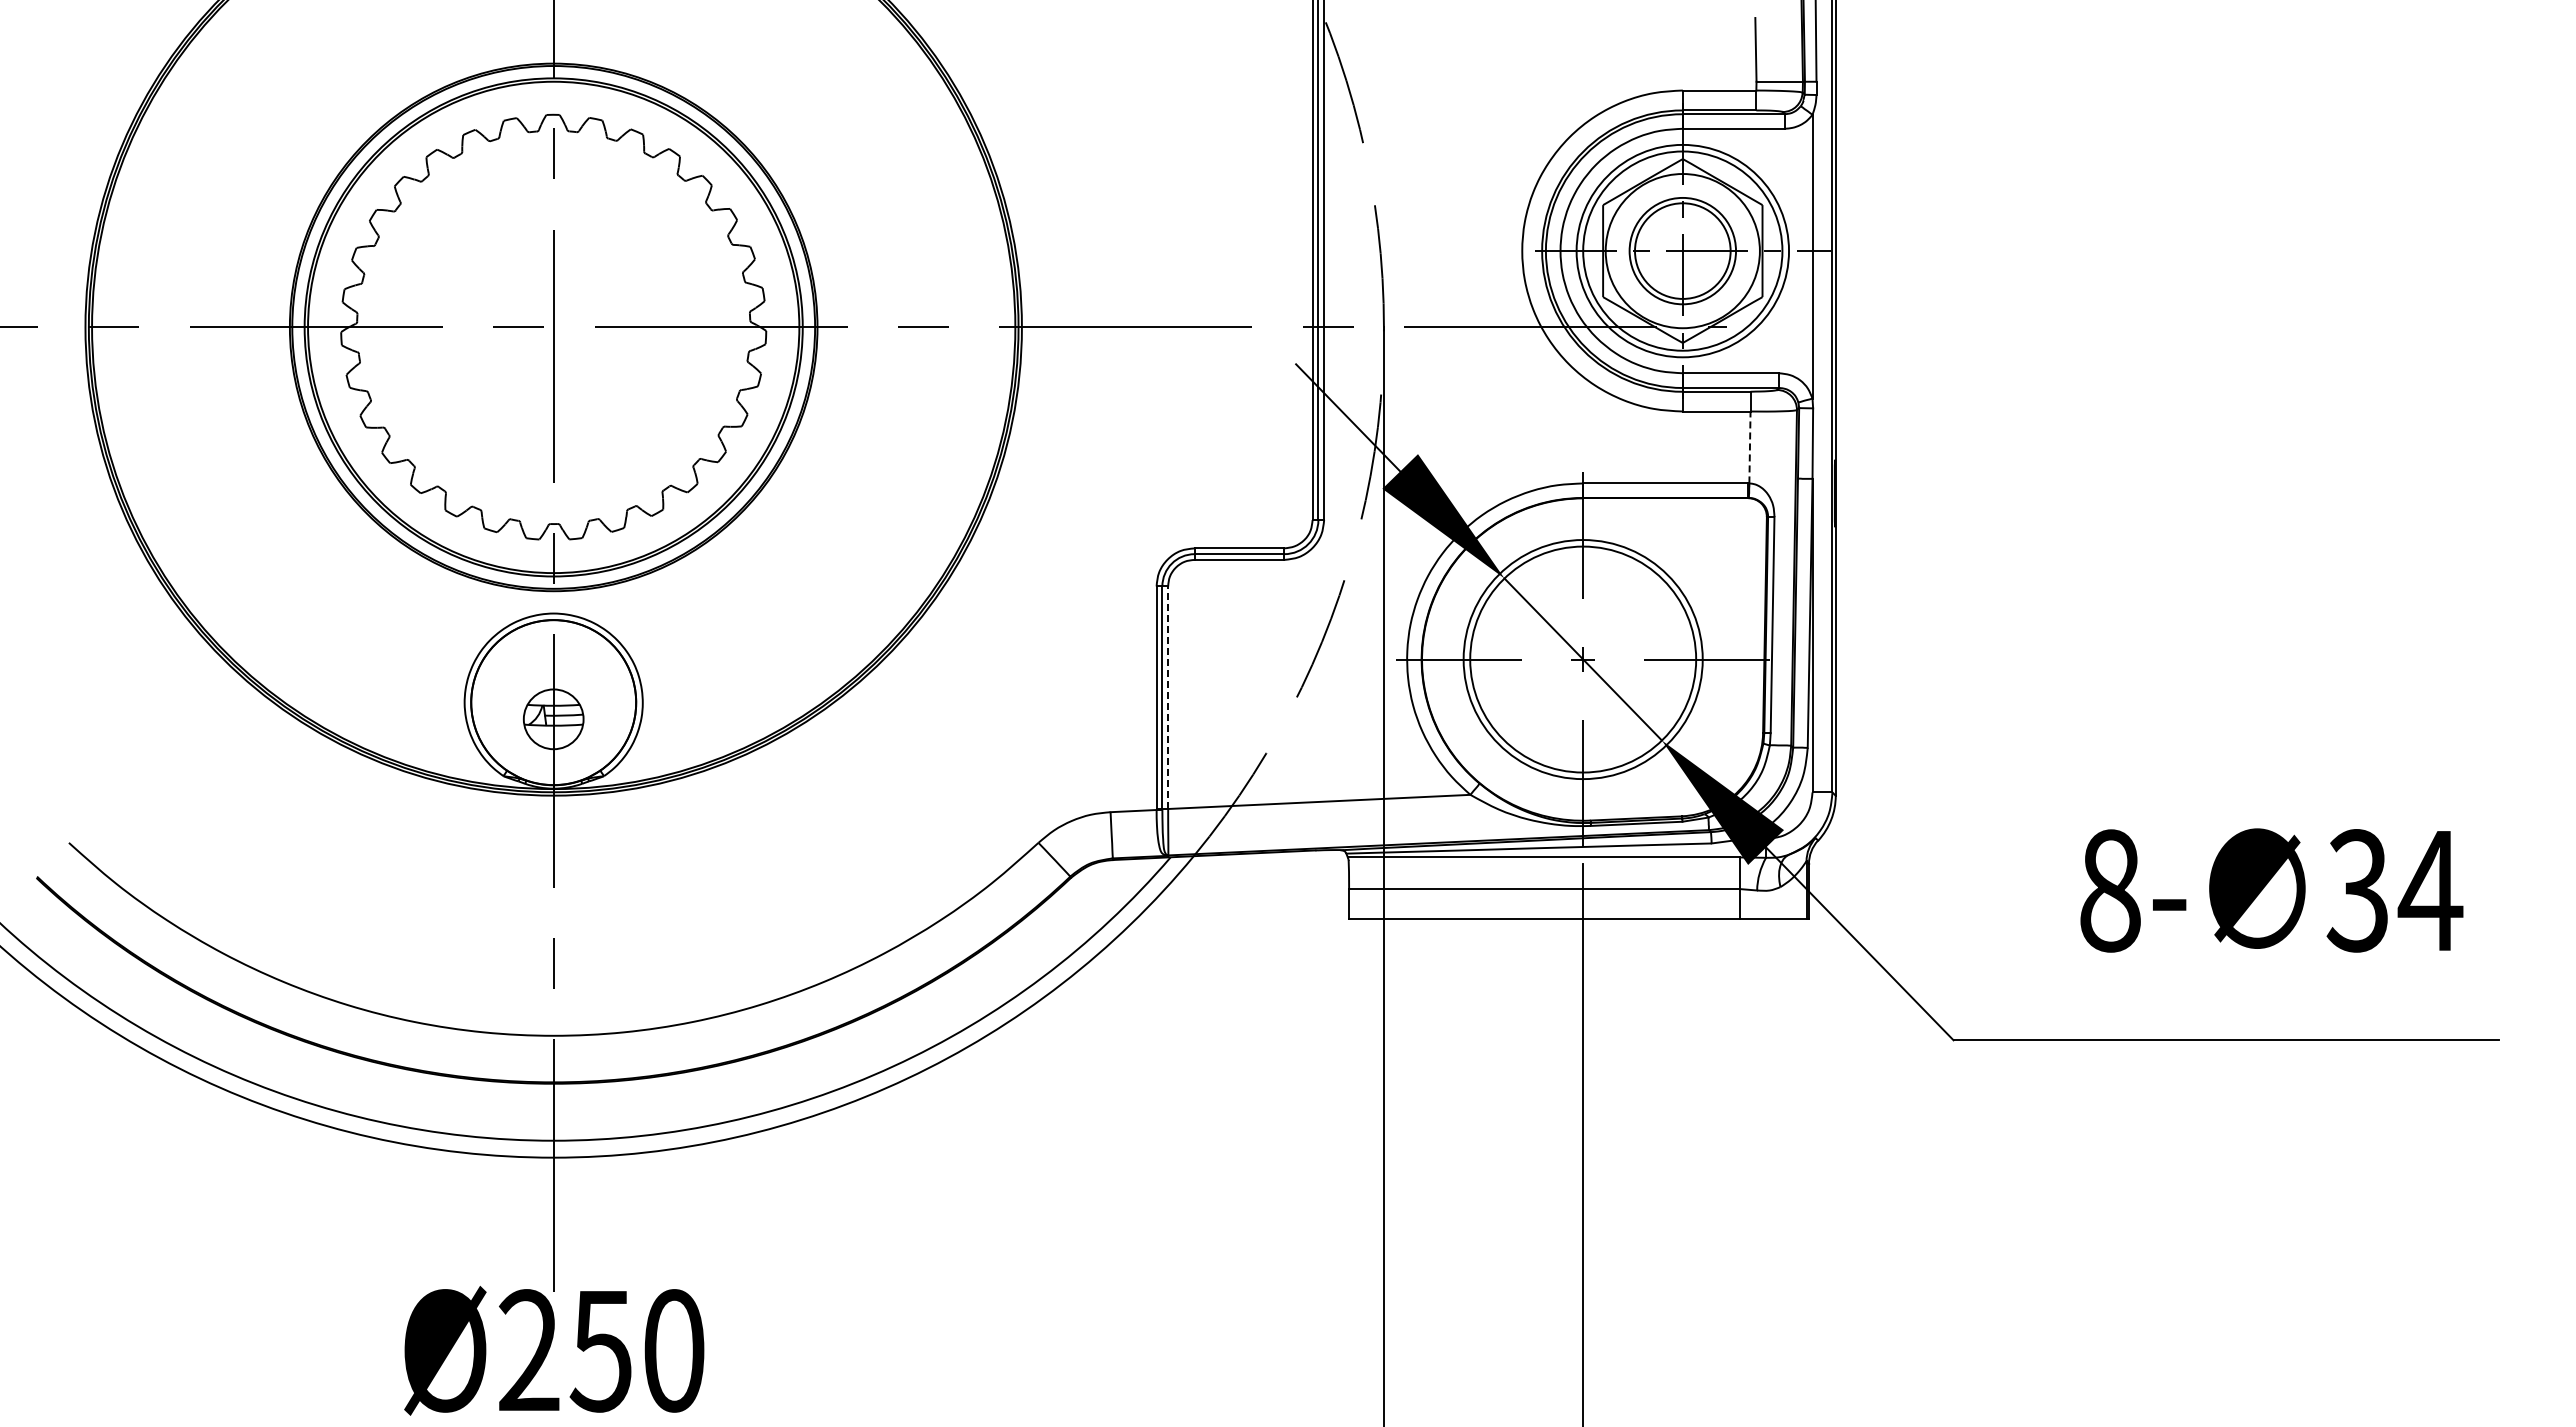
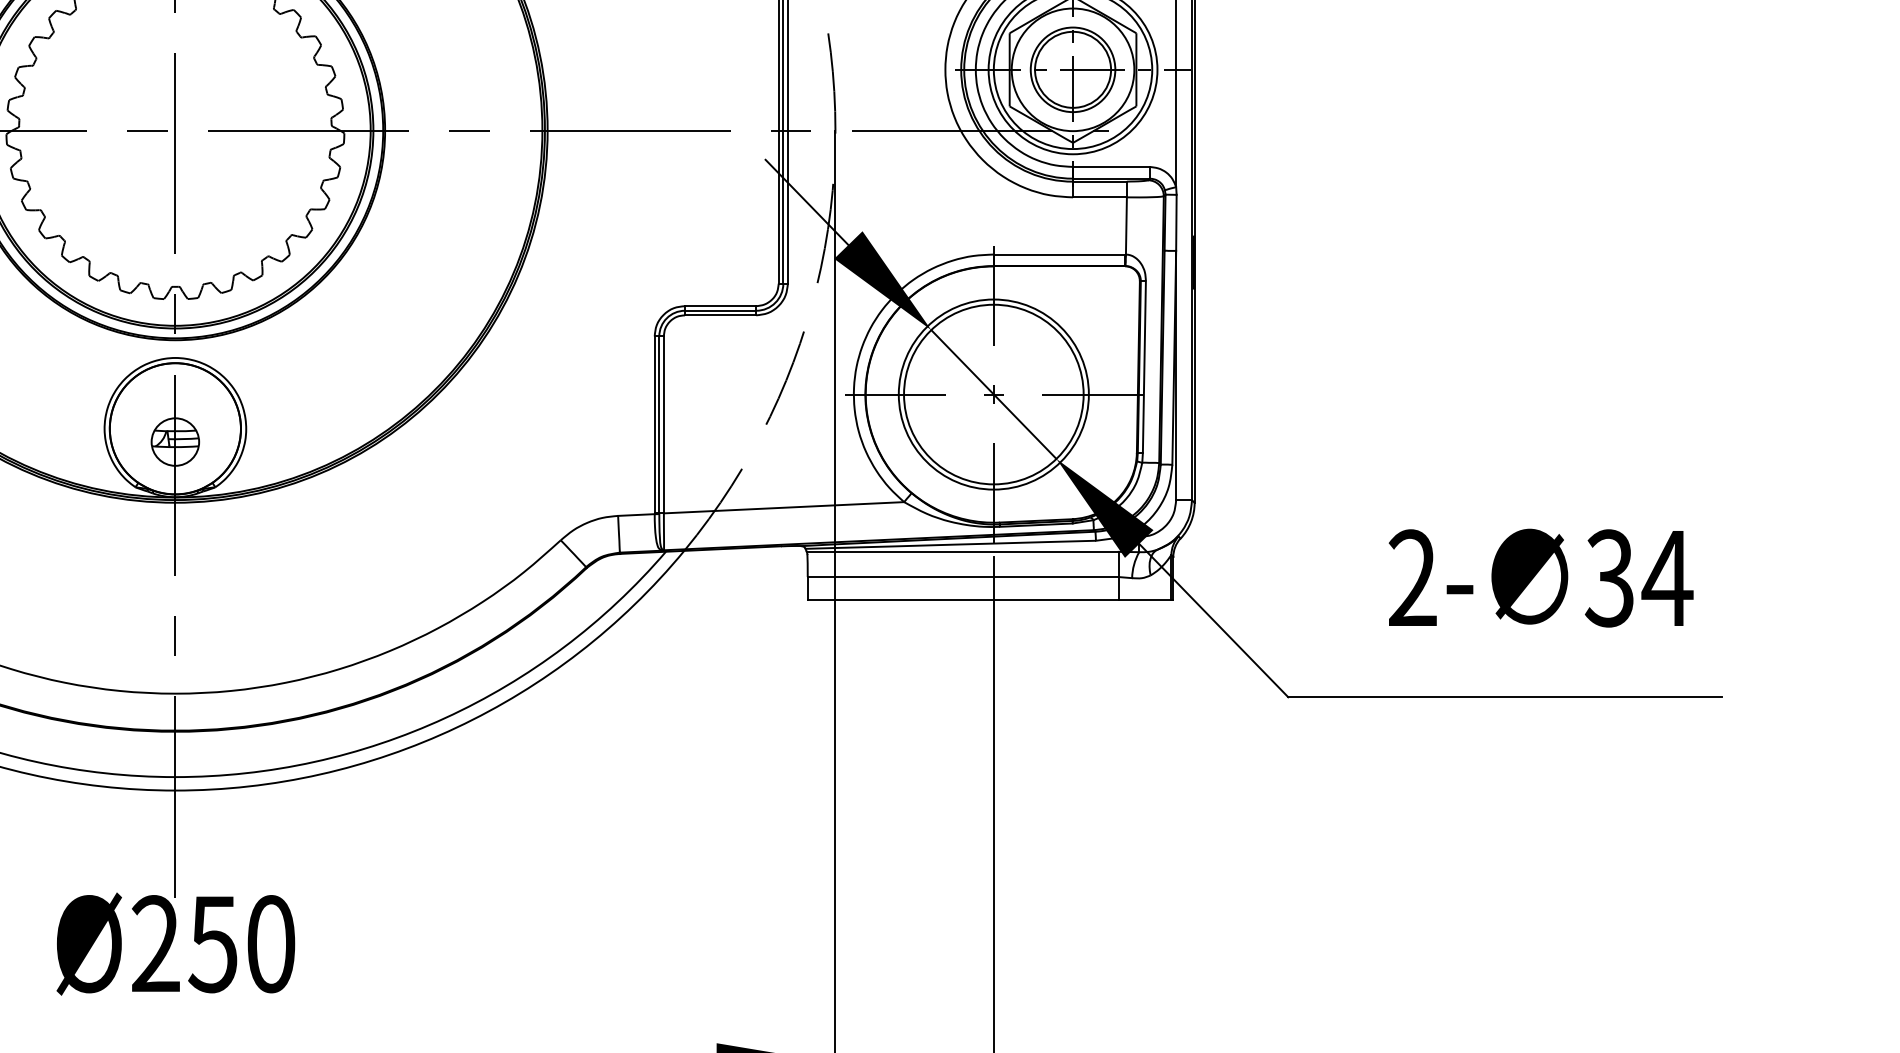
line: (1749, 447) -> (1126, 225), dashed -> solid
line: (1168, 697) -> (664, 424), dashed -> solid
text: (2109, 890) -> (1412, 578), 8- -> 2-

